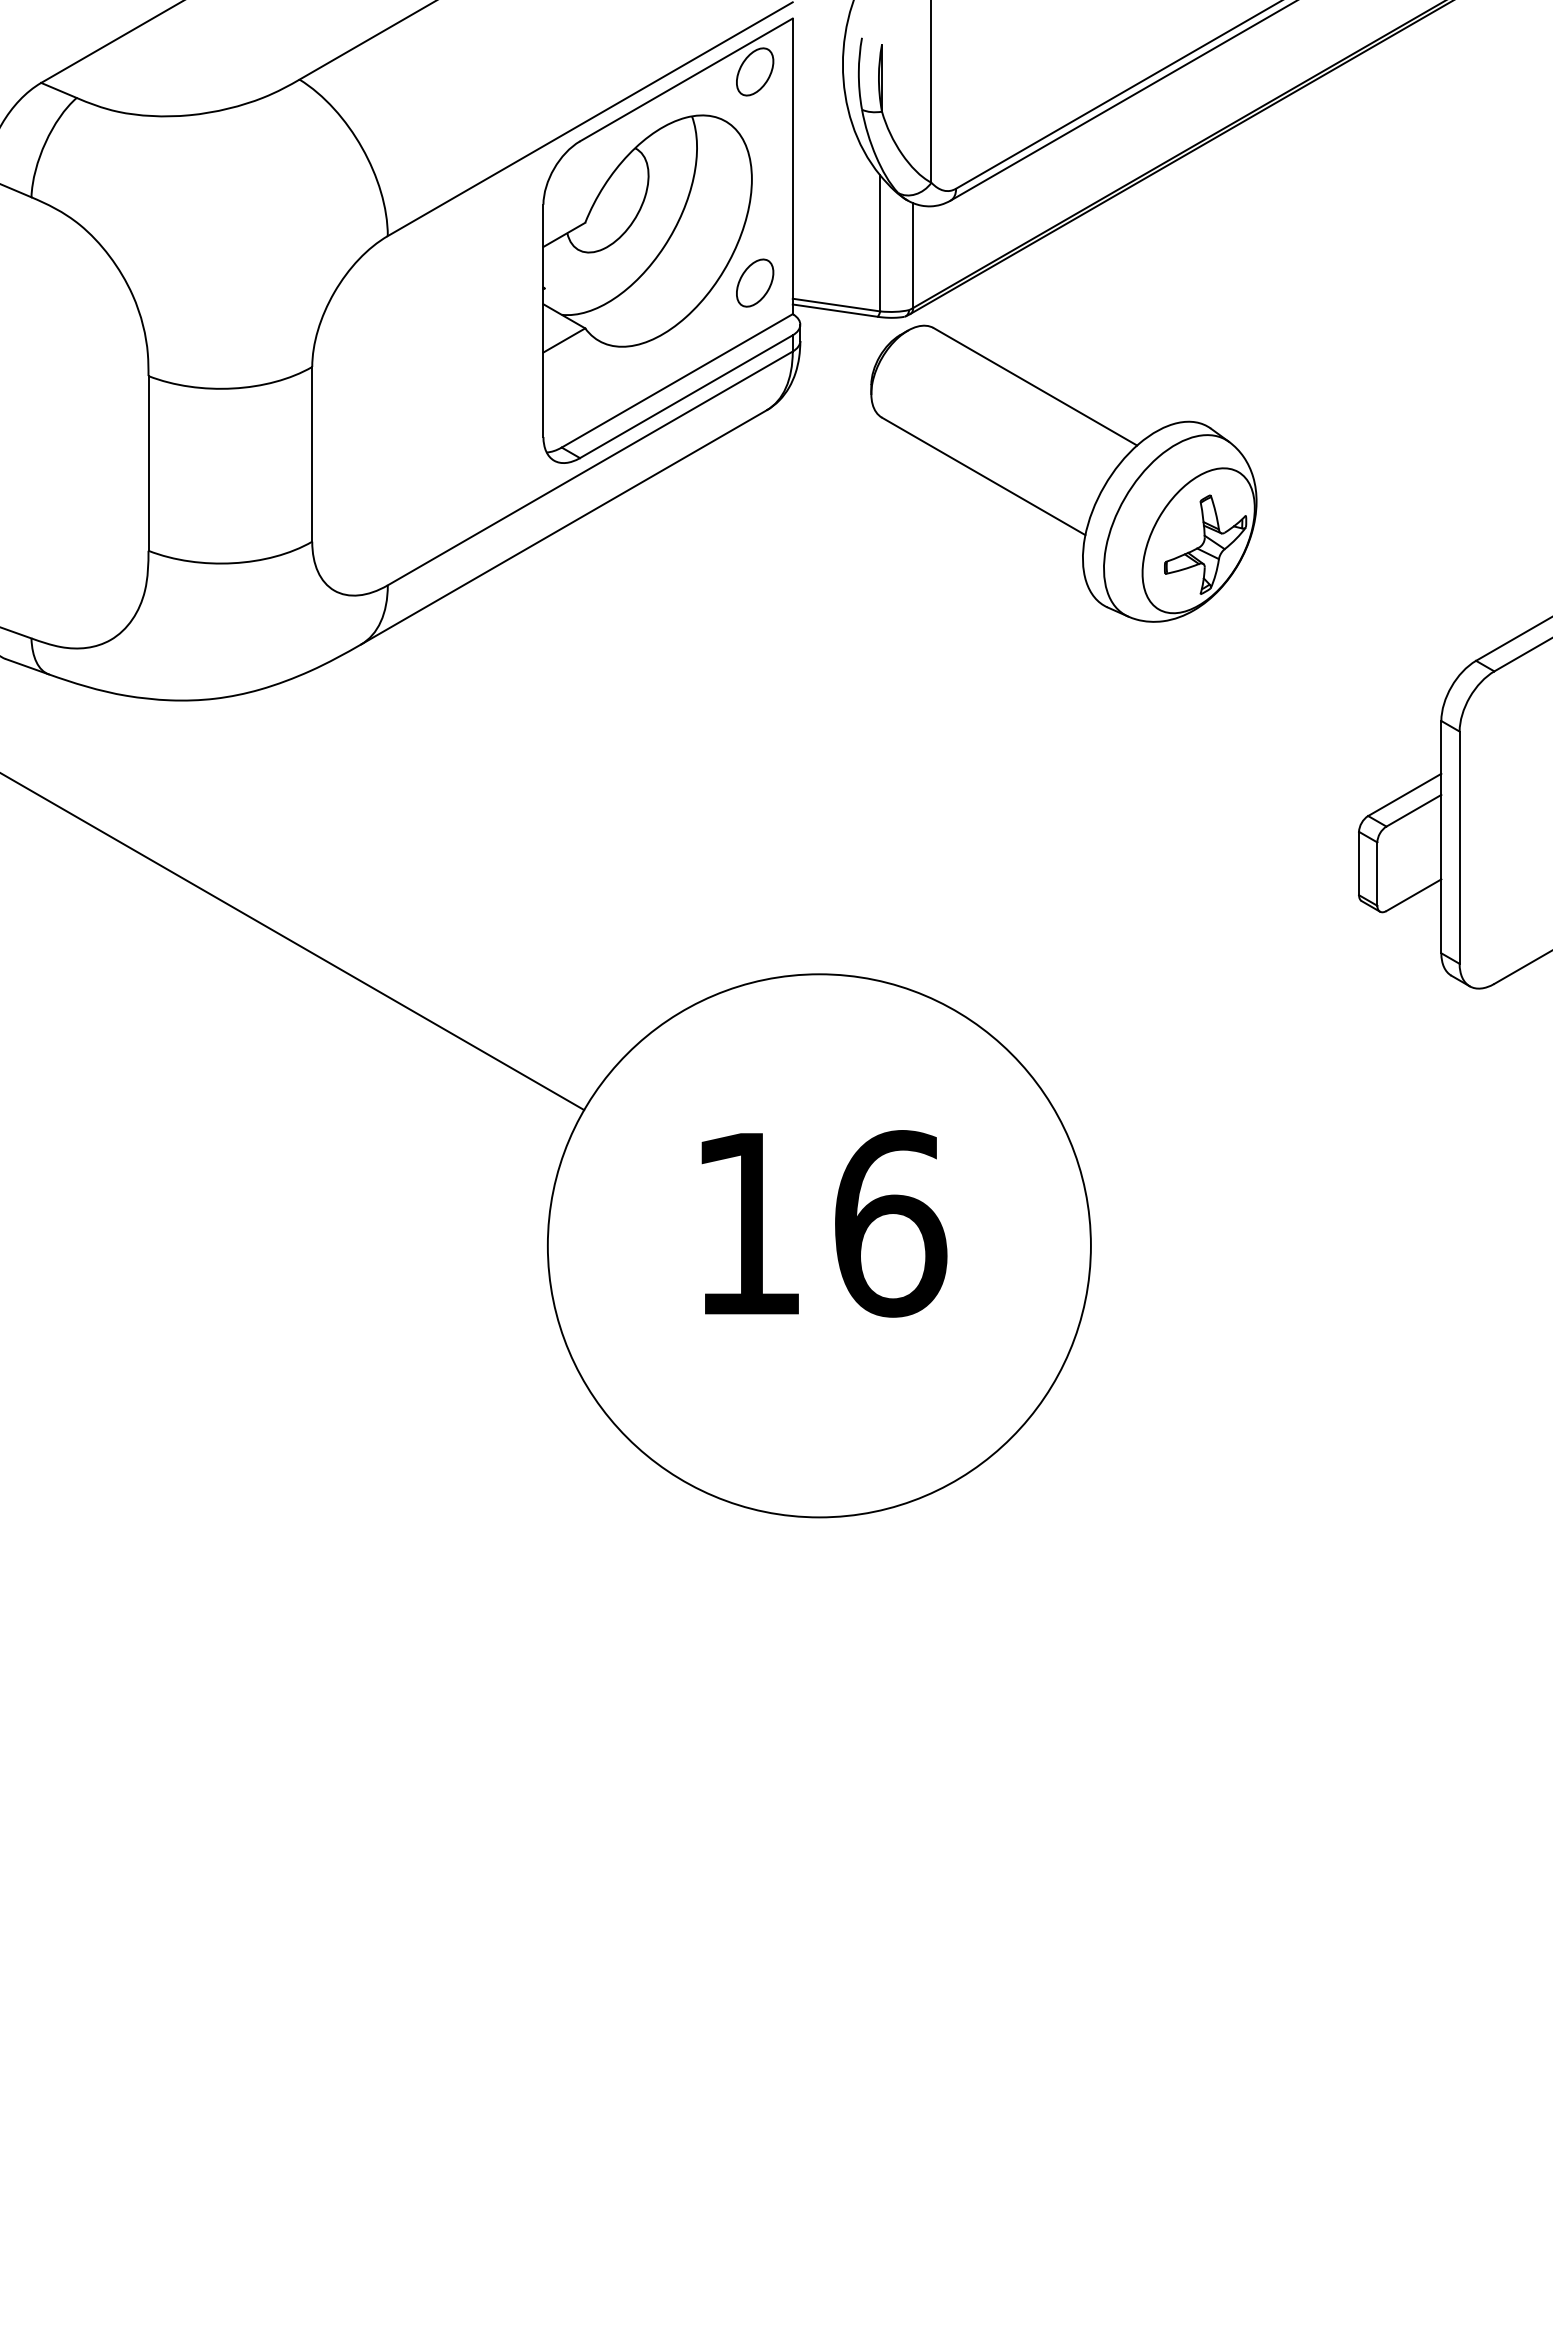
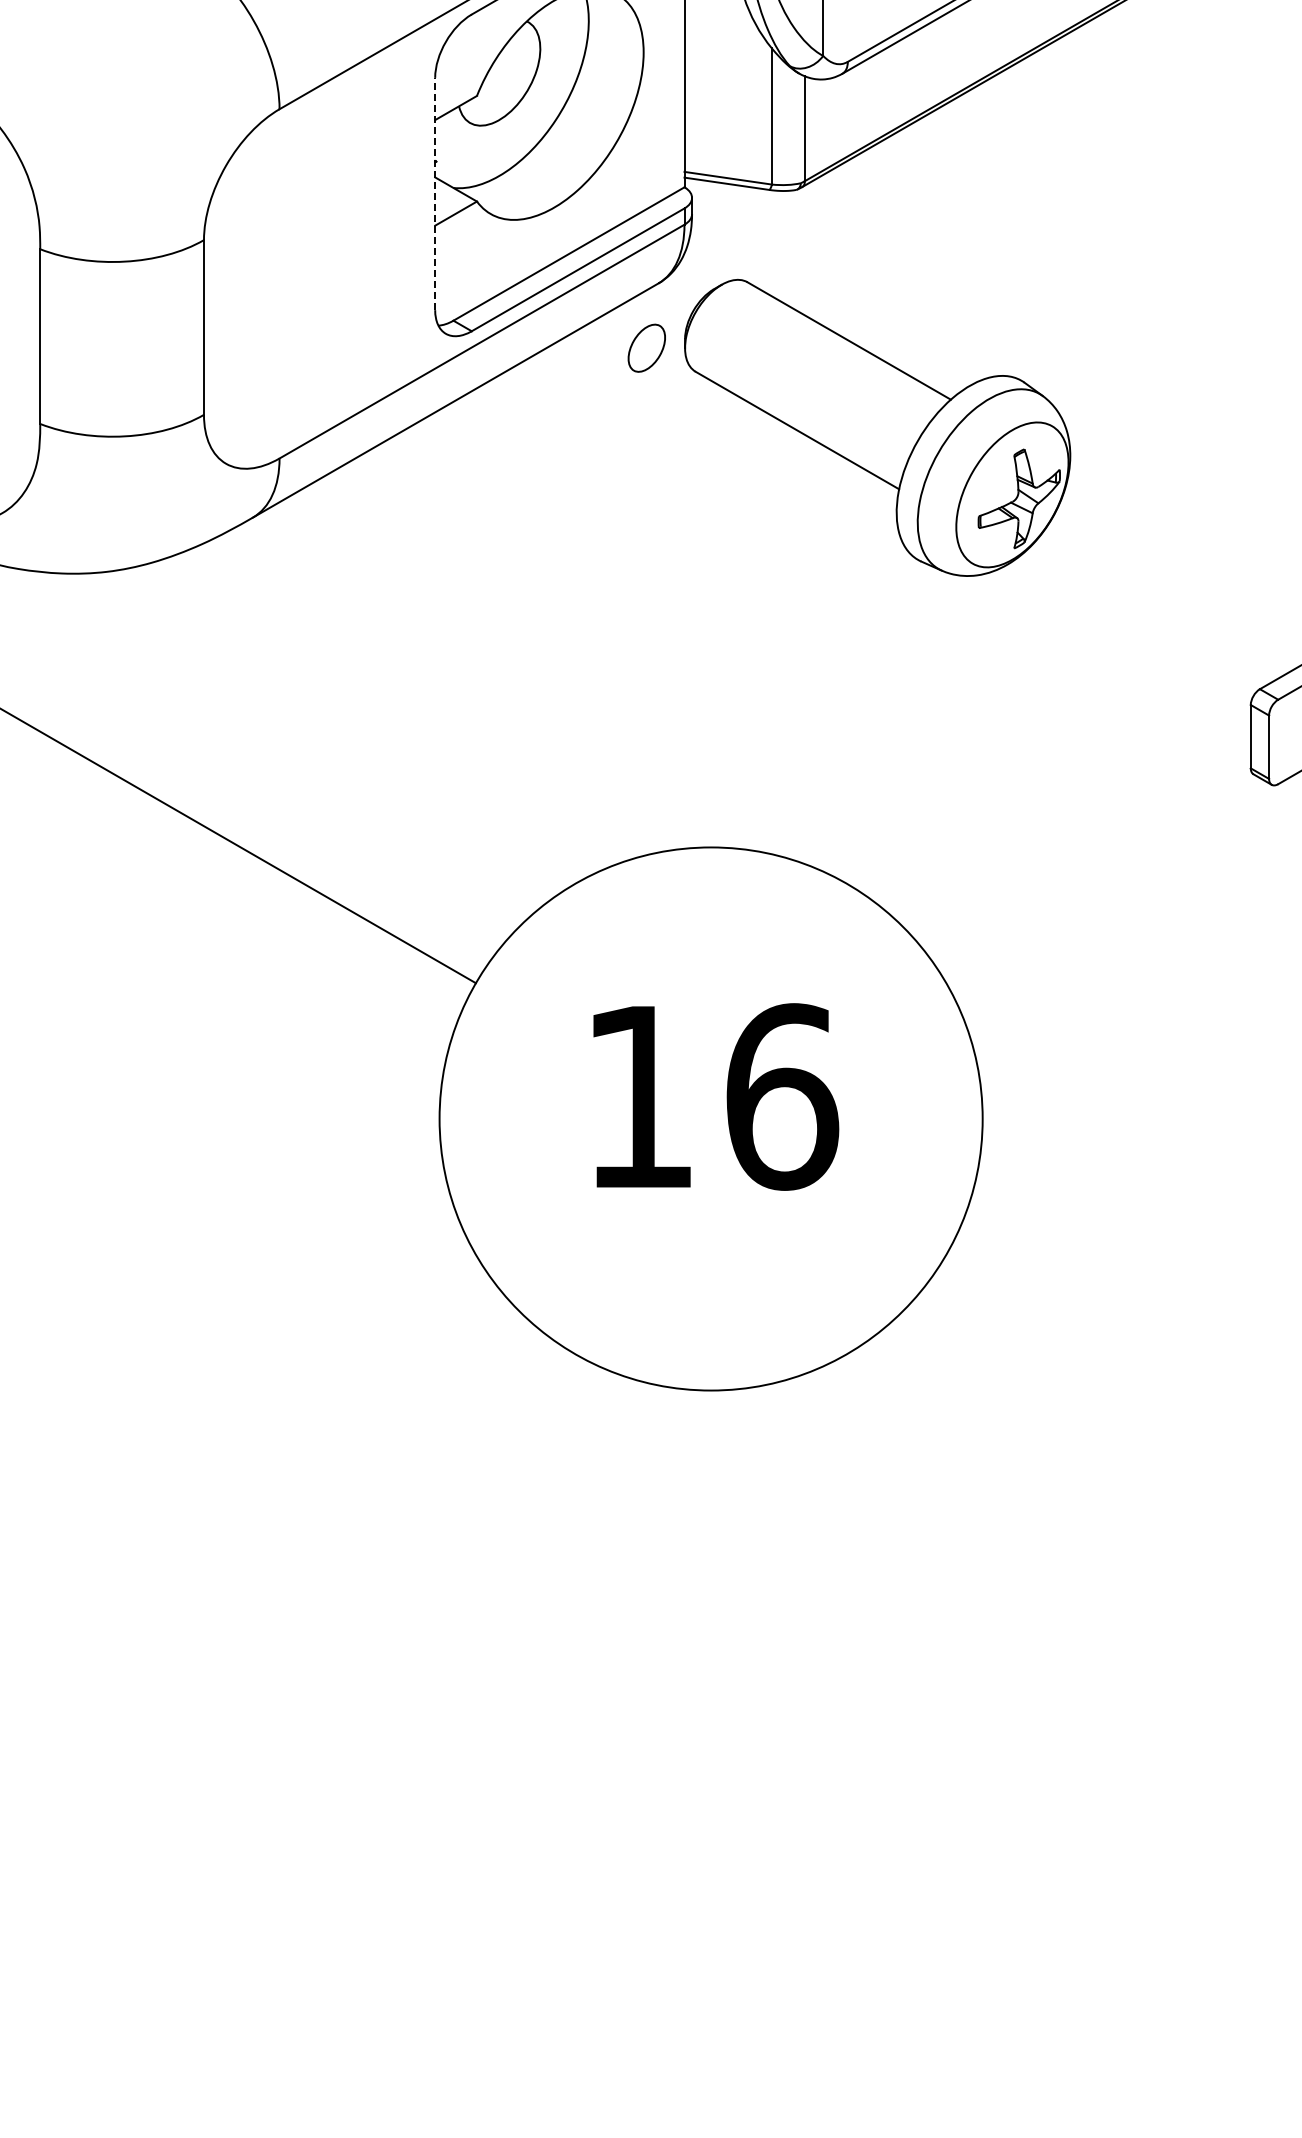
part: (755, 282) -> (647, 347), moved
line: (543, 320) -> (435, 193), solid -> dashed
part: (1063, 473) -> (877, 427), moved

